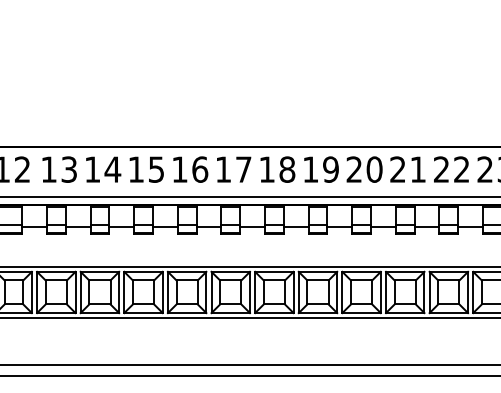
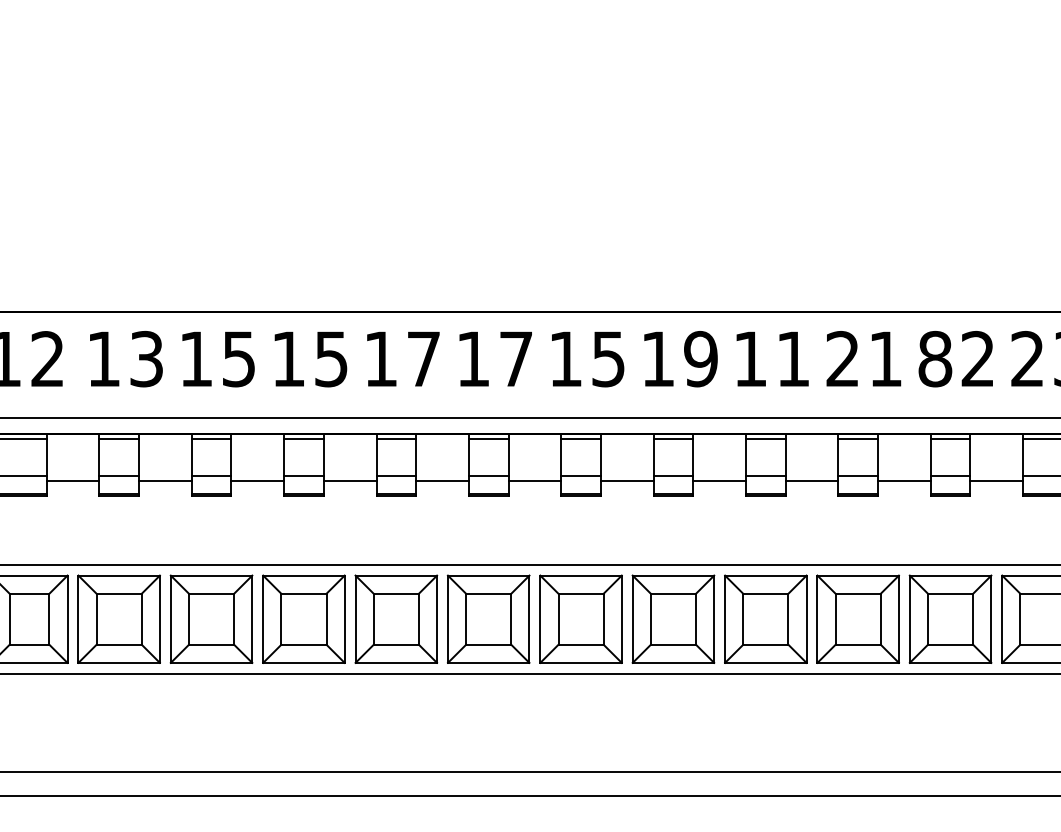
text: (112, 169) -> (238, 358), 14 -> 15
text: (200, 169) -> (424, 358), 16 -> 17
text: (287, 169) -> (608, 358), 18 -> 15
text: (364, 169) -> (771, 358), 20 -> 11
text: (441, 169) -> (935, 358), 22 -> 82

